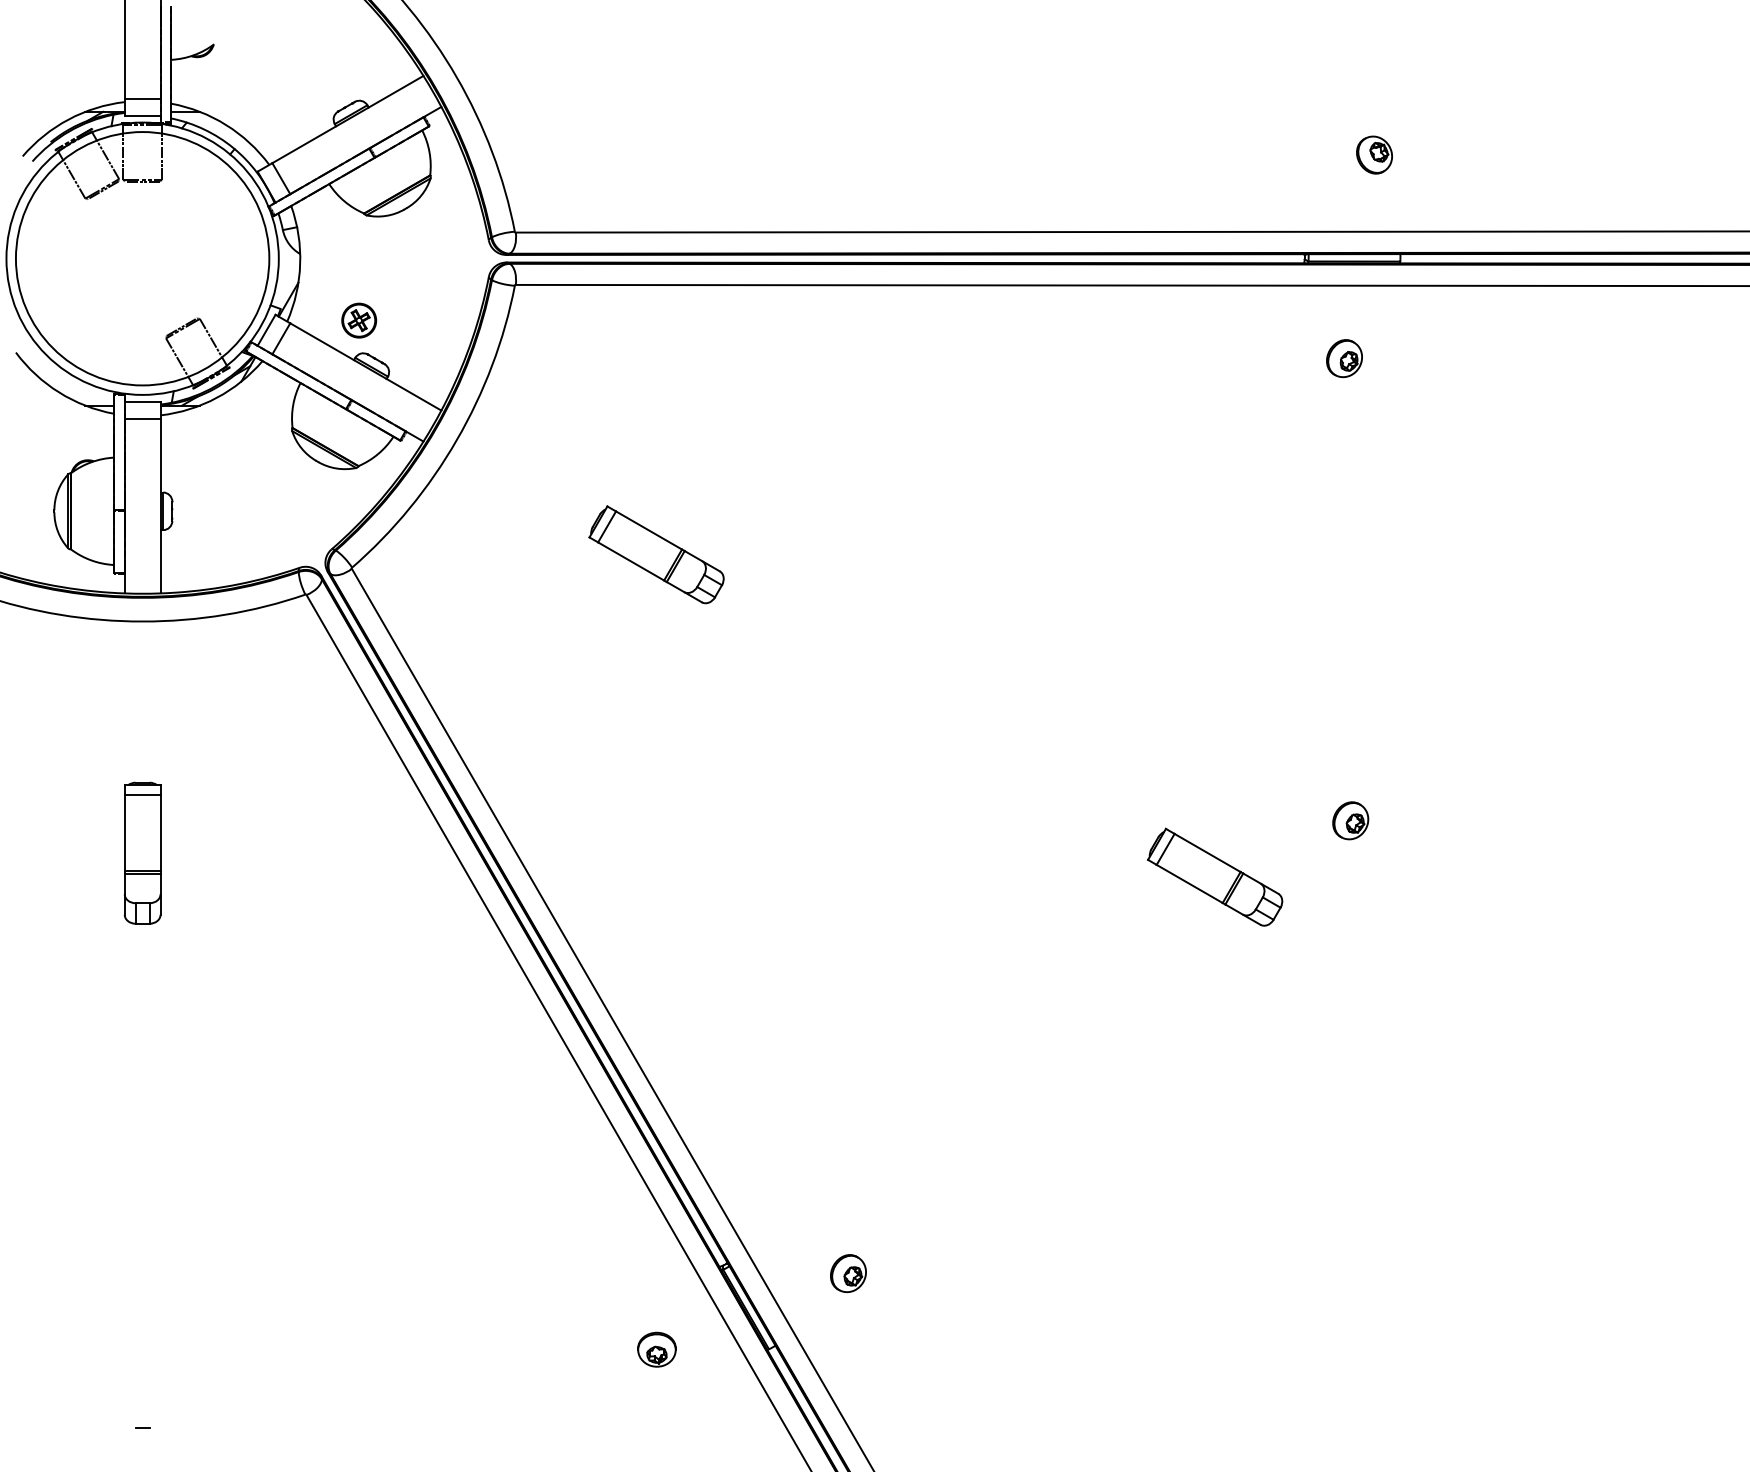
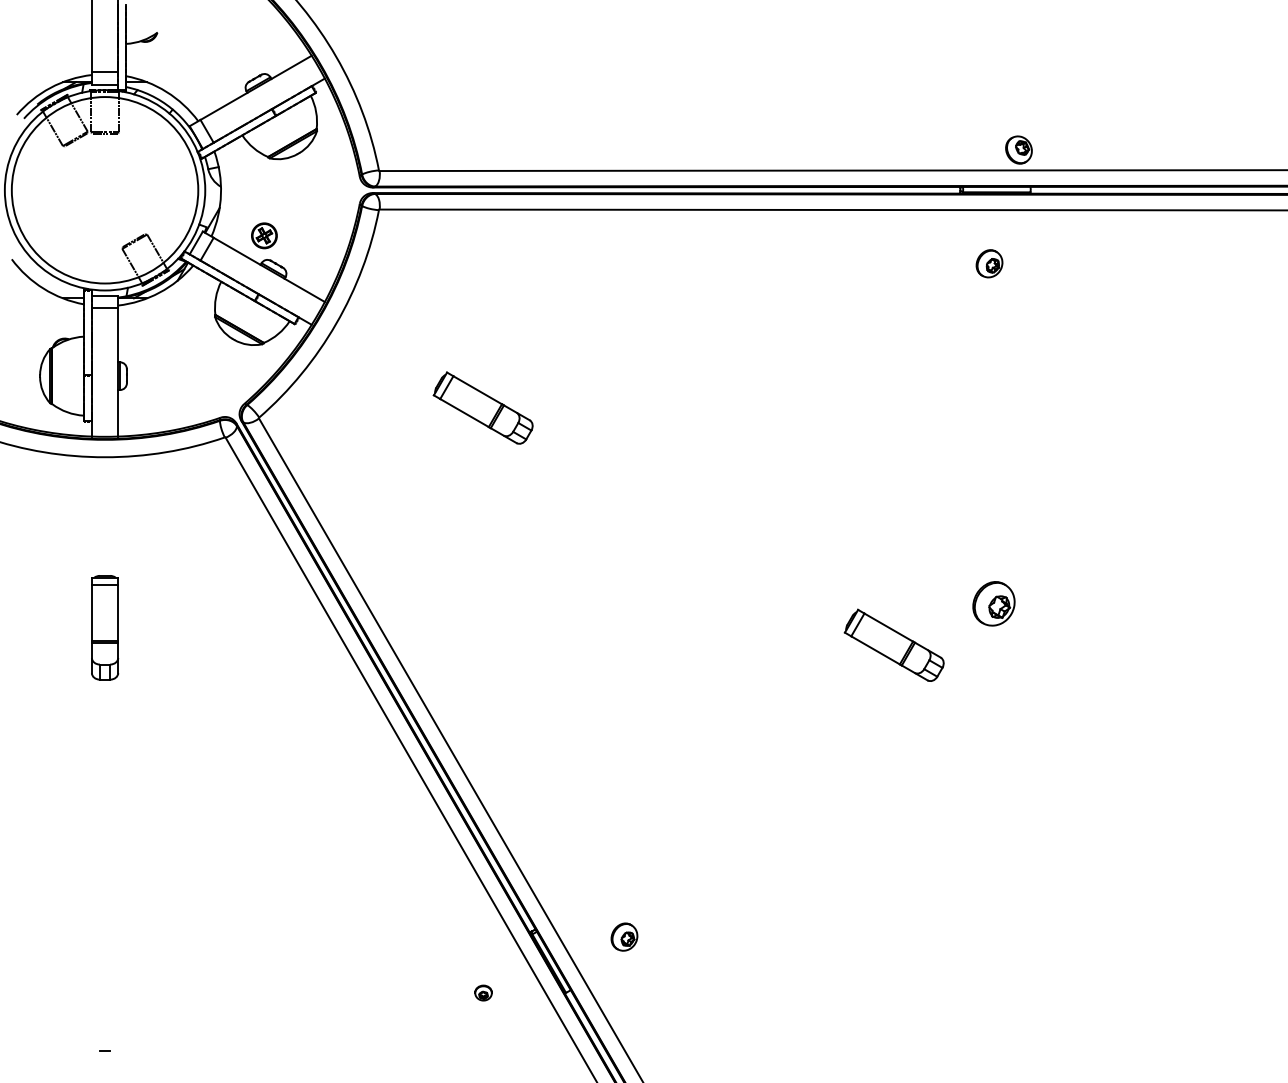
part: (1374, 154) -> (1018, 149), moved
part: (1350, 820) -> (993, 603), size x1.6
part: (656, 1349) -> (483, 992), size x0.6

